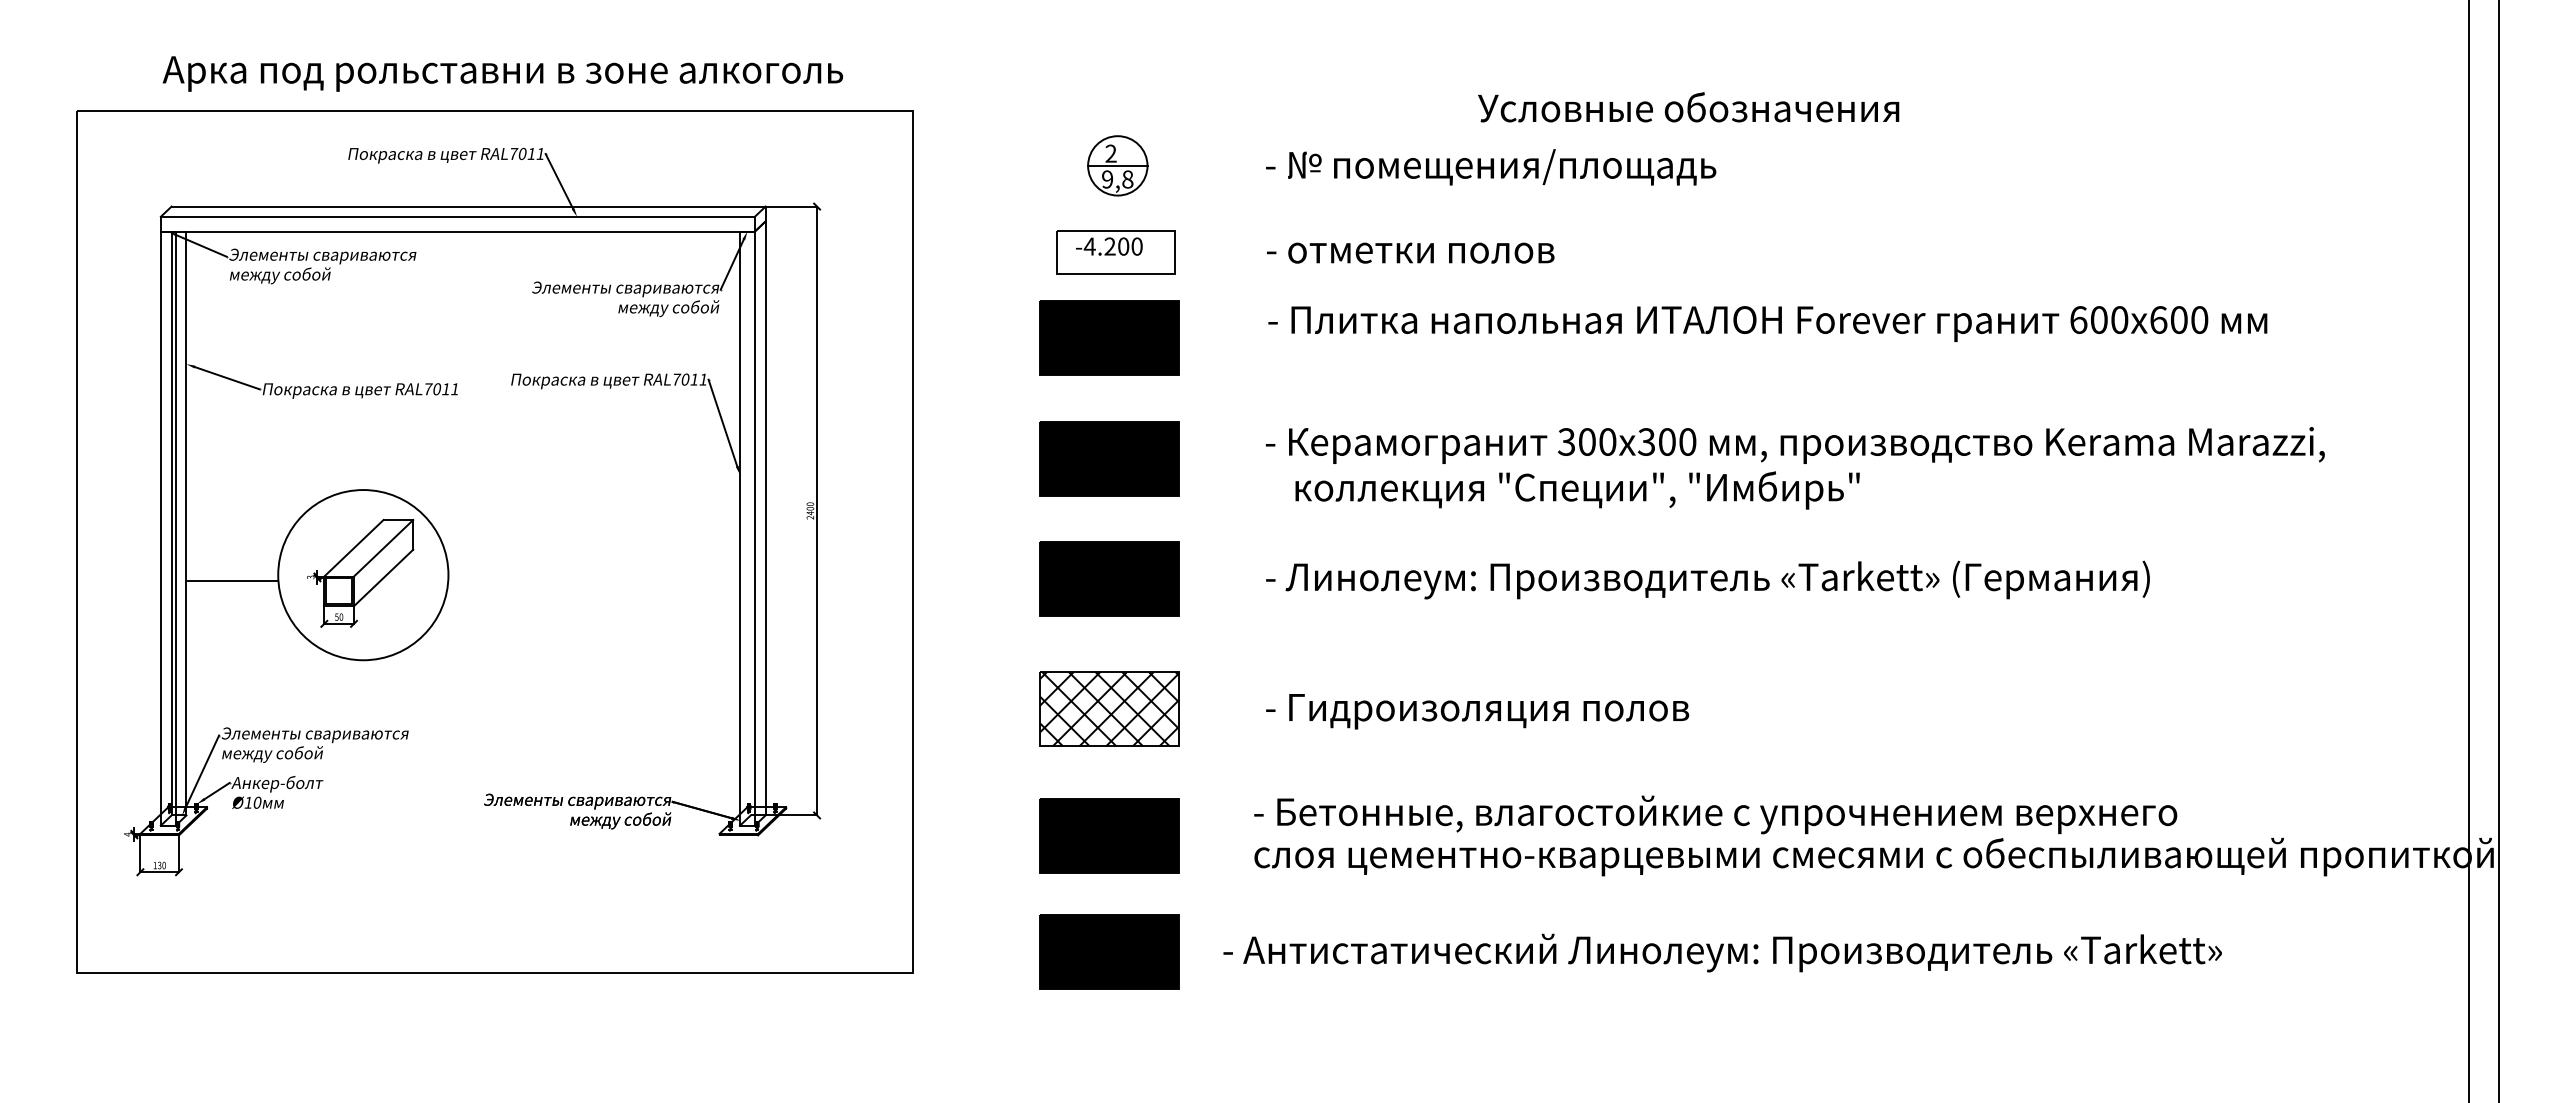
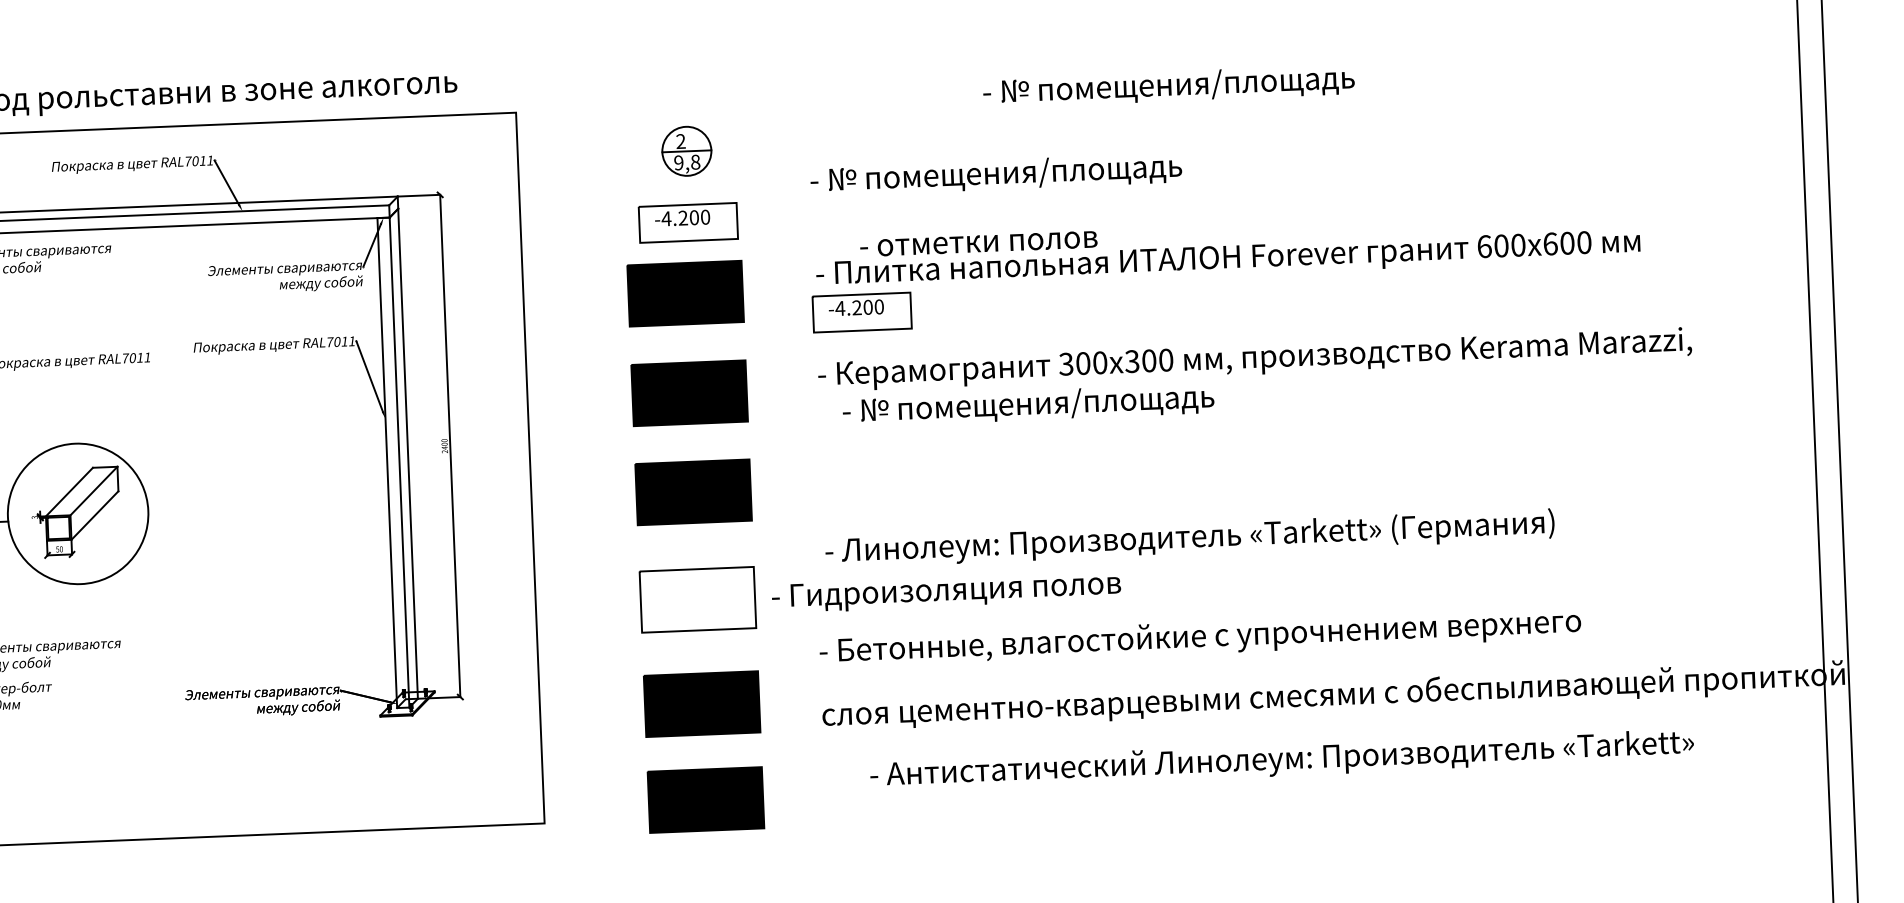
text: (1703, 110) -> (1168, 86), Условные обозначения -> - № помещения/площадь
text: (1491, 167) -> (996, 174), moved
text: (1410, 252) -> (978, 243), moved
part: (1321, 369) -> (861, 312), added
text: (1576, 490) -> (1075, 403), коллекция "Специи", "Имбирь" -> - № помещения/площадь
text: (1707, 579) -> (1189, 538), moved
hatch: (1109, 709) -> (698, 600), removed
text: (1477, 711) -> (946, 592), moved
text: (1715, 814) -> (1200, 637), moved
text: (1722, 952) -> (1281, 759), moved

